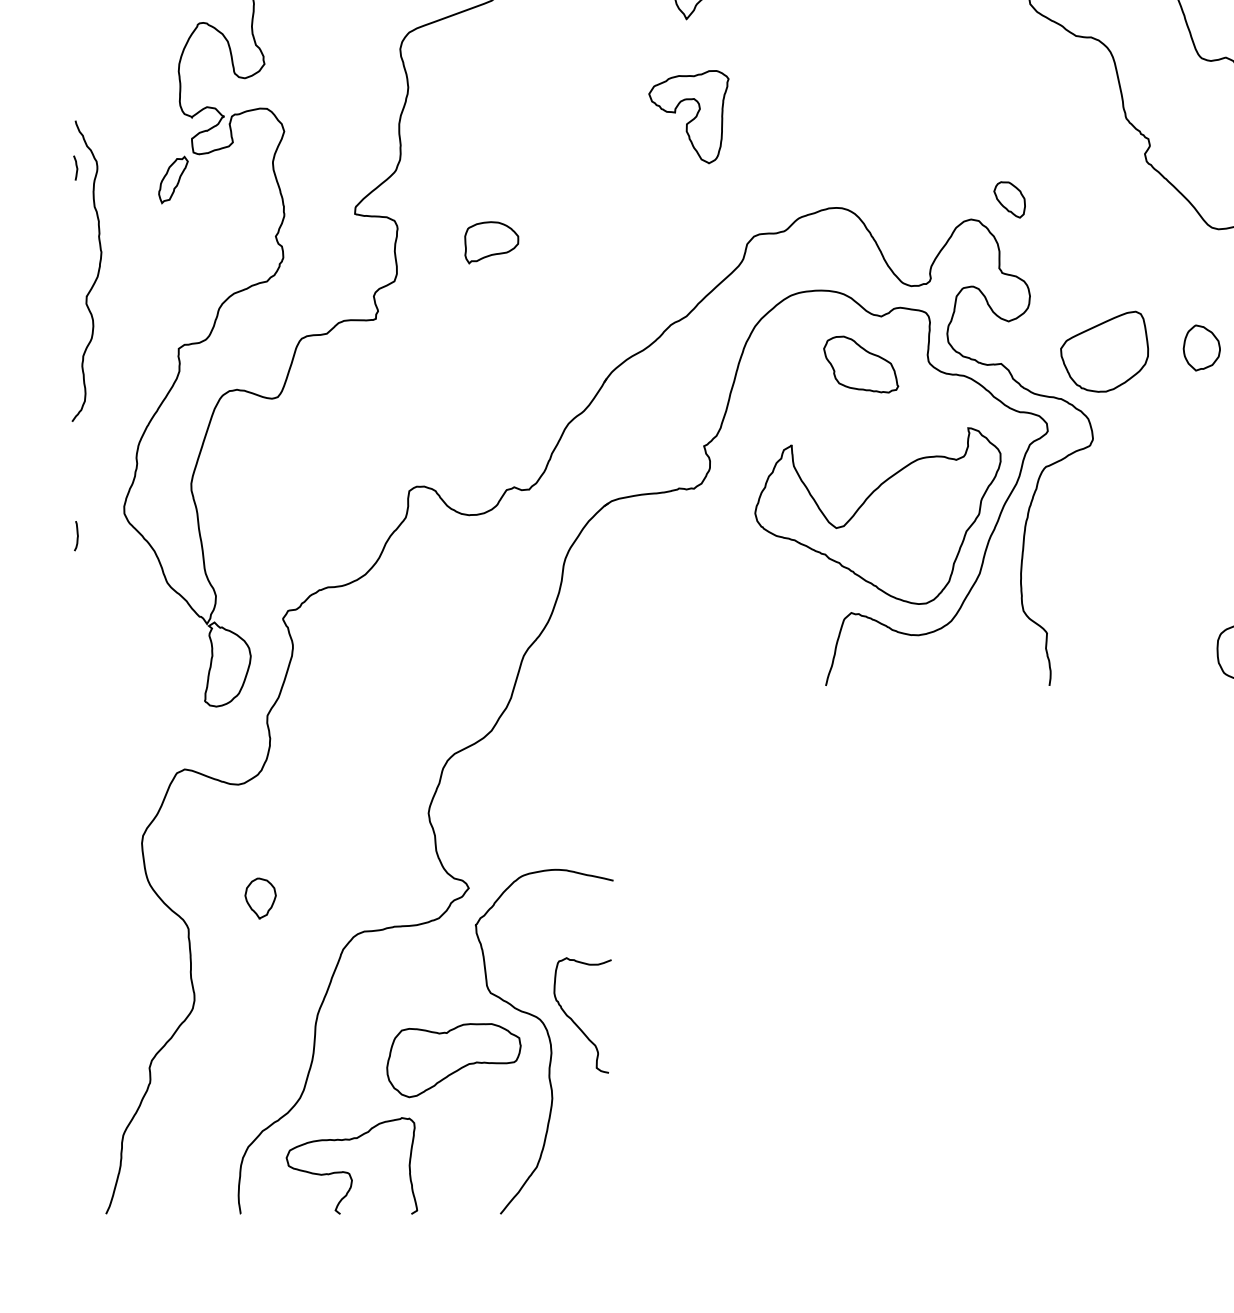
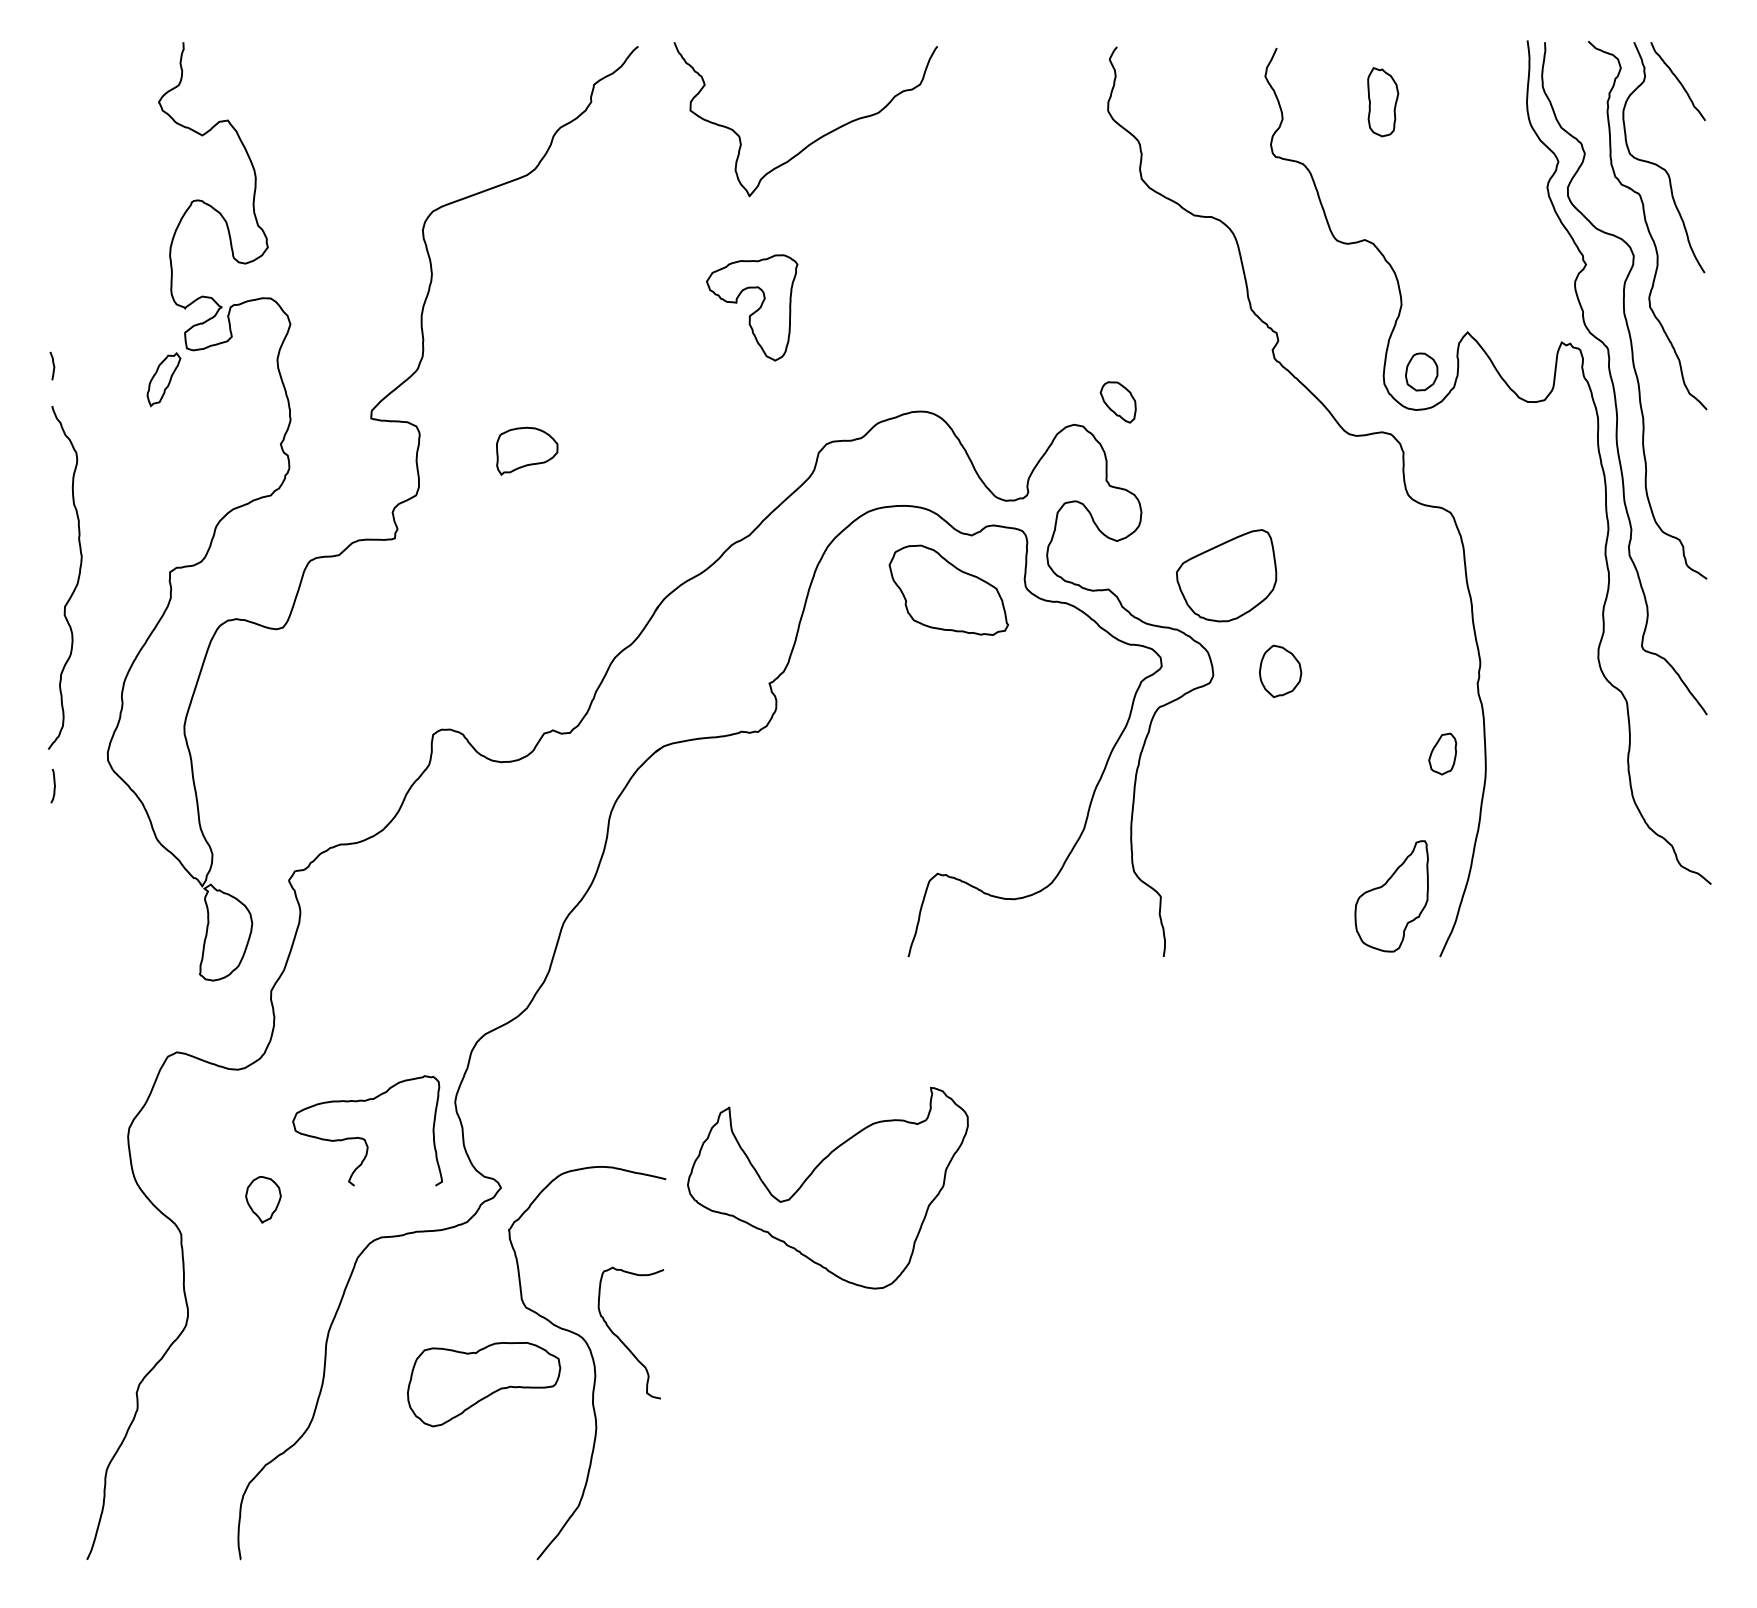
curve: (97, 271) -> (77, 578), moved
part: (1201, 348) -> (1280, 671), moved
part: (860, 364) -> (948, 590), size x1.4
part: (877, 516) -> (827, 1188), moved
curve: (349, 1172) -> (364, 1138), moved

